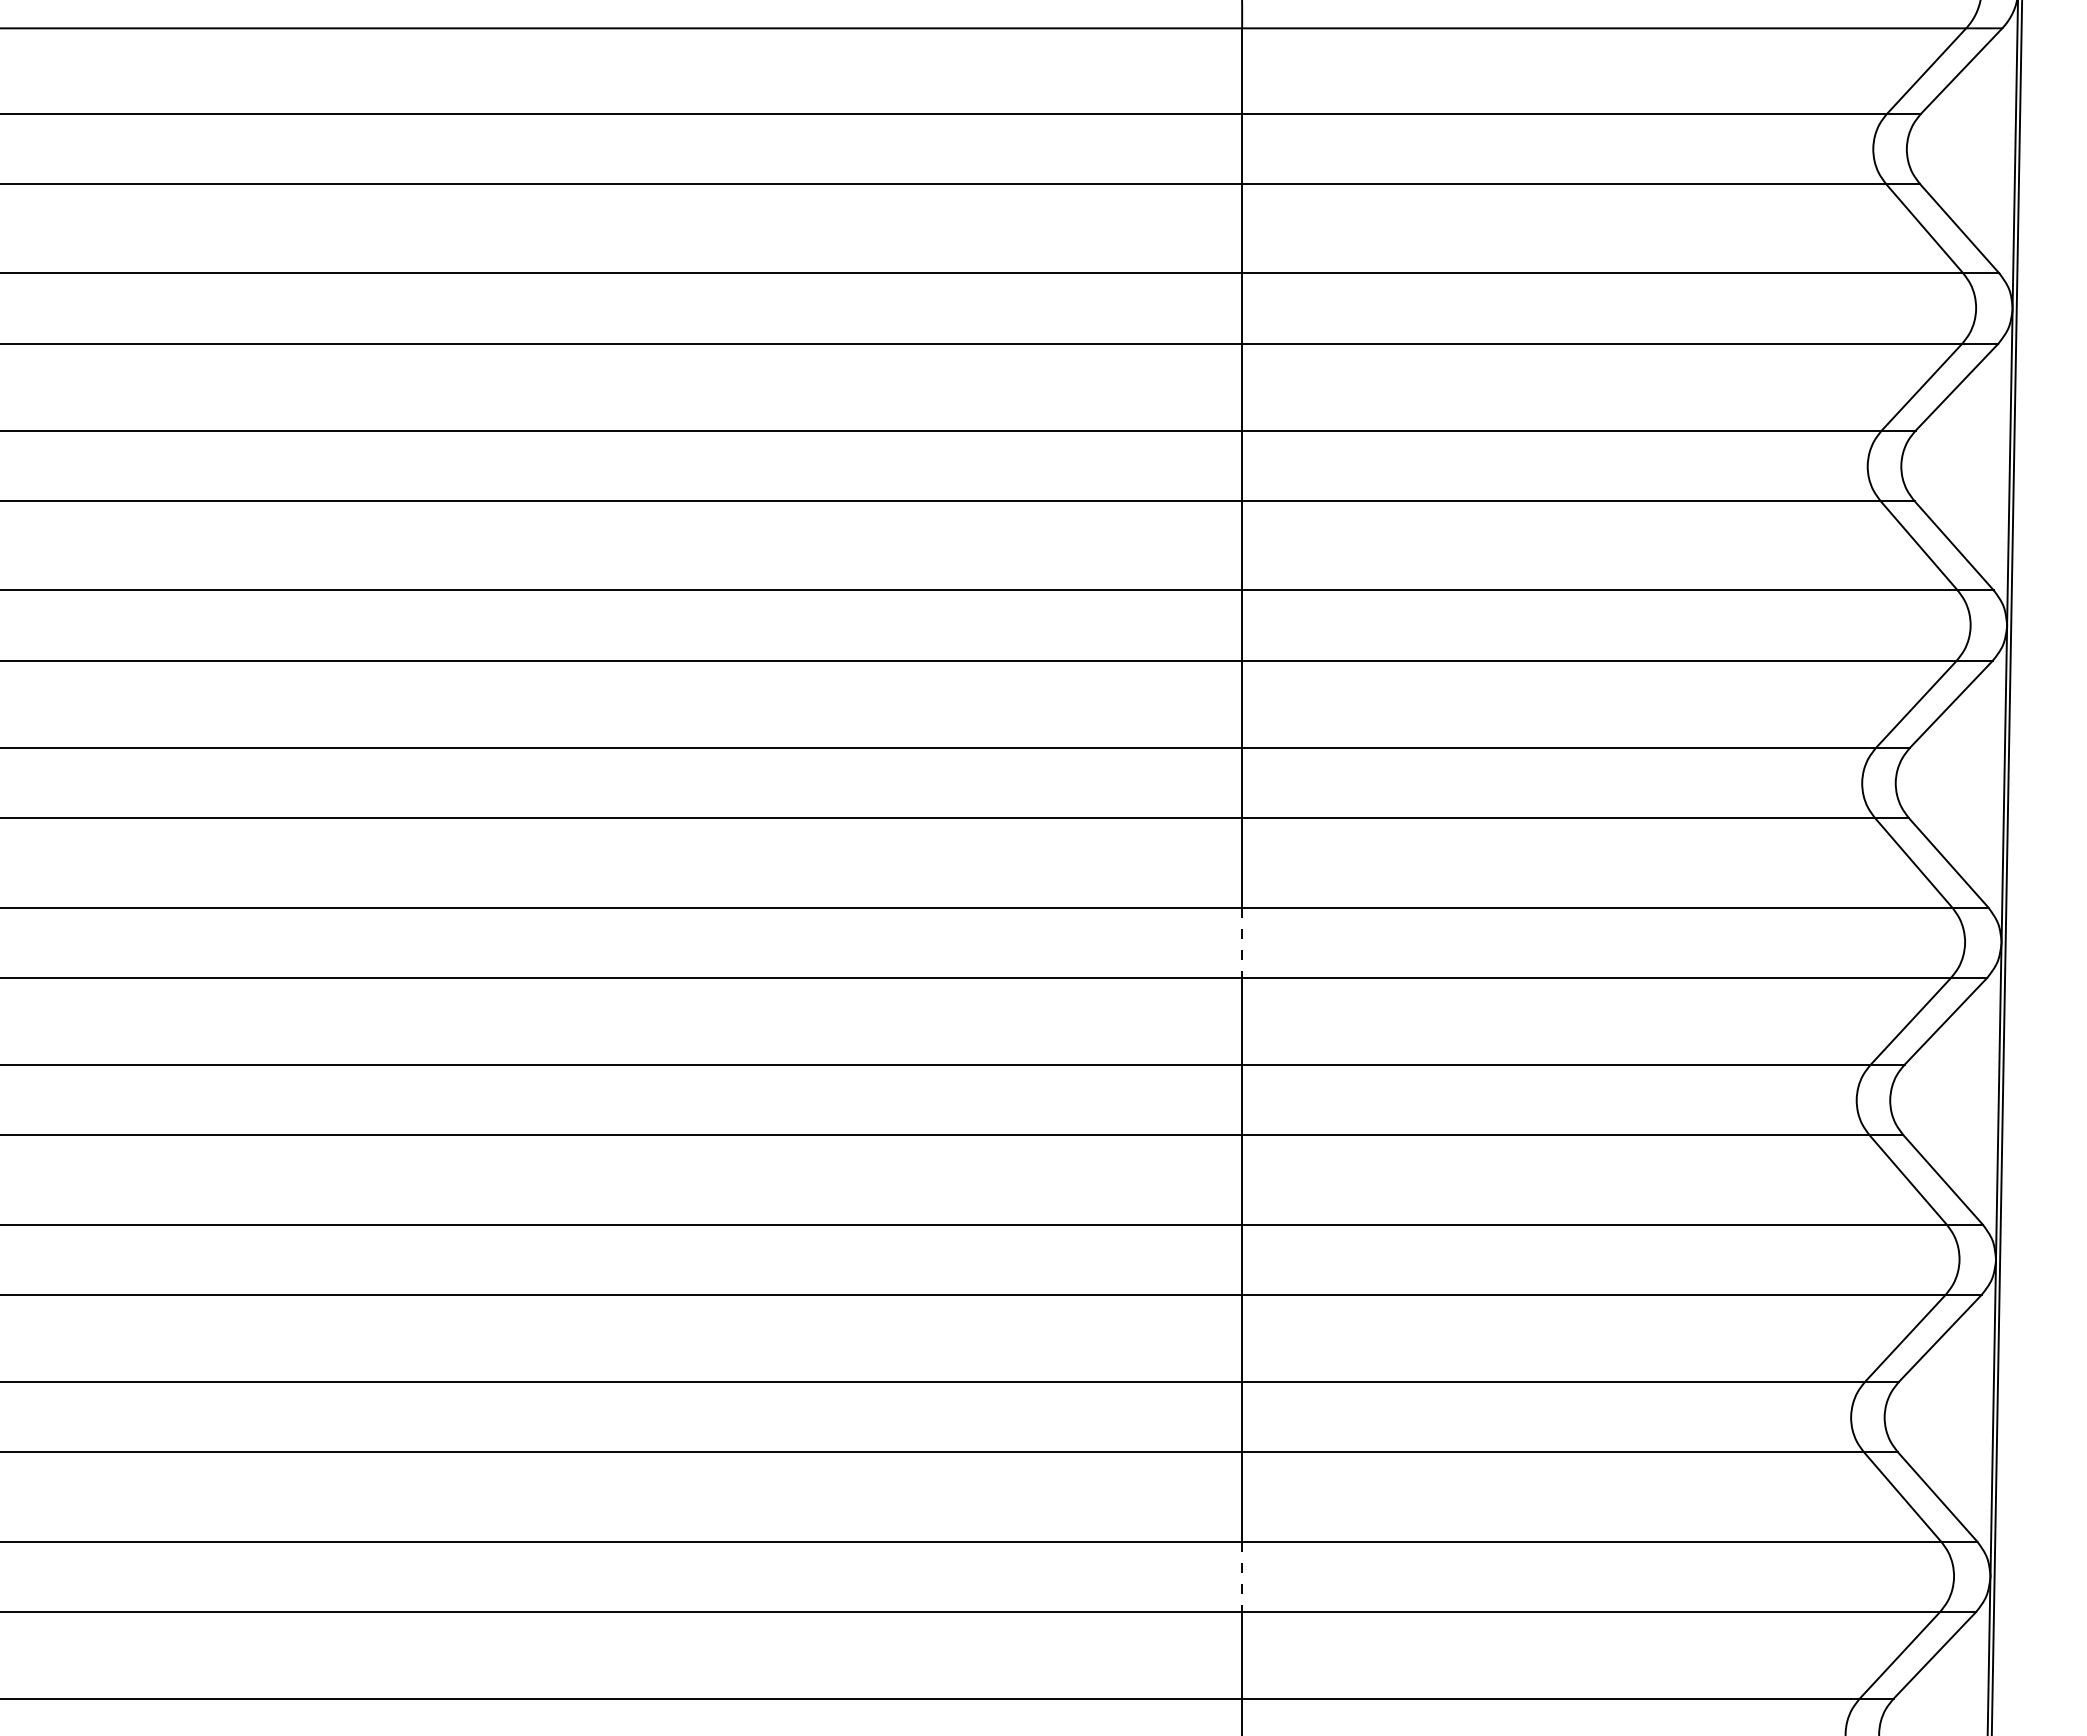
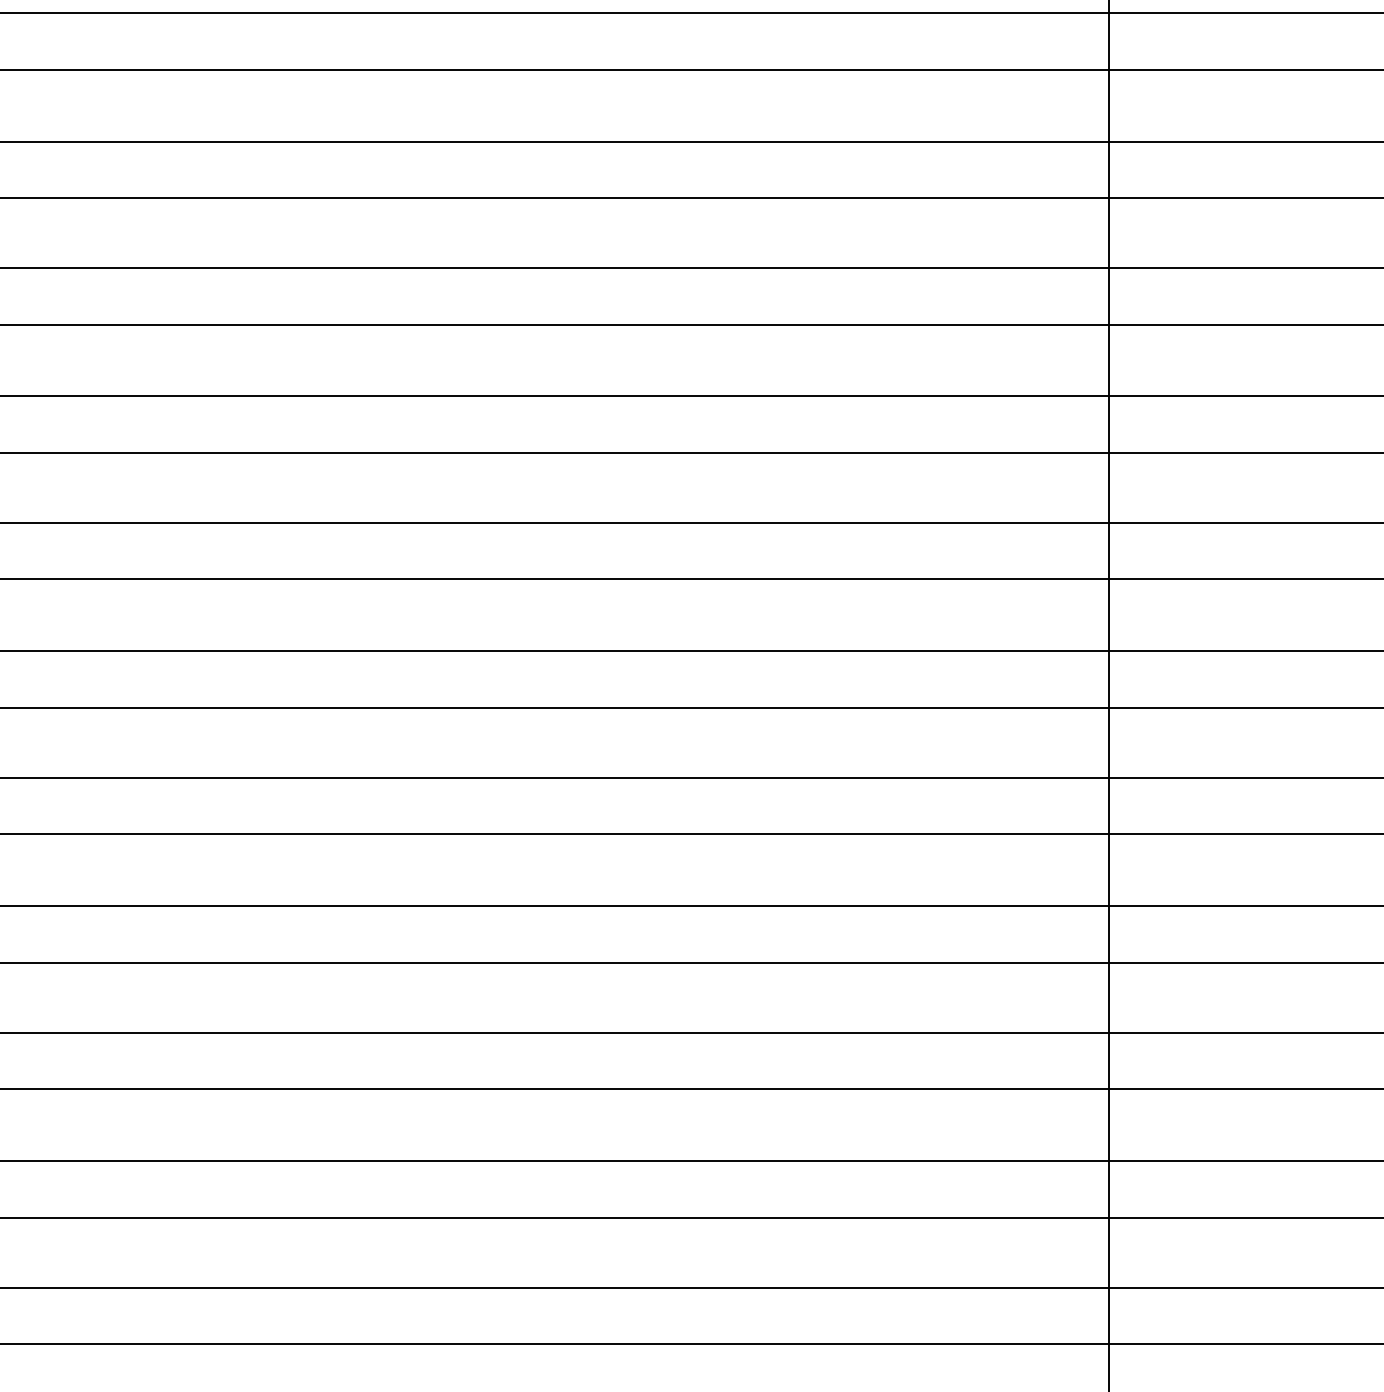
line: (1242, 943) -> (1109, 680), dashed -> solid
line: (1242, 1577) -> (1109, 1190), dashed -> solid

